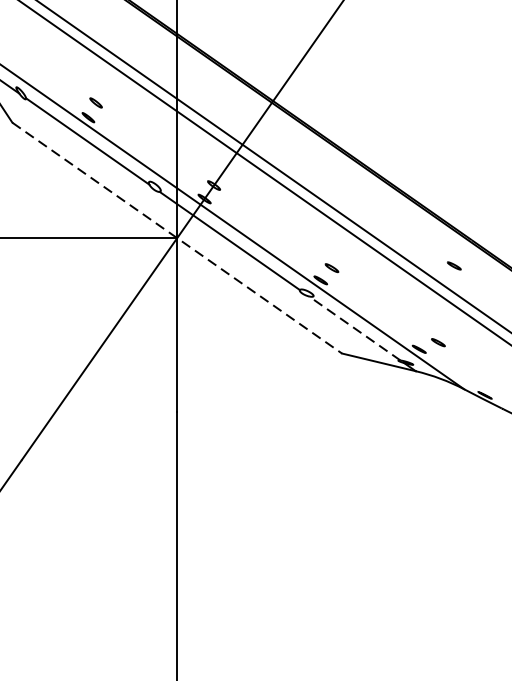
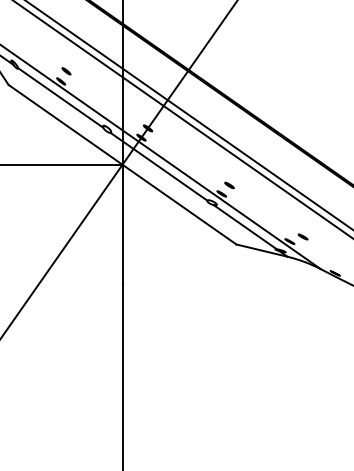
line: (177, 239) -> (122, 165), dashed -> solid
part: (453, 265) -> (313, 183), removed
line: (355, 328) -> (245, 227), dashed -> solid

